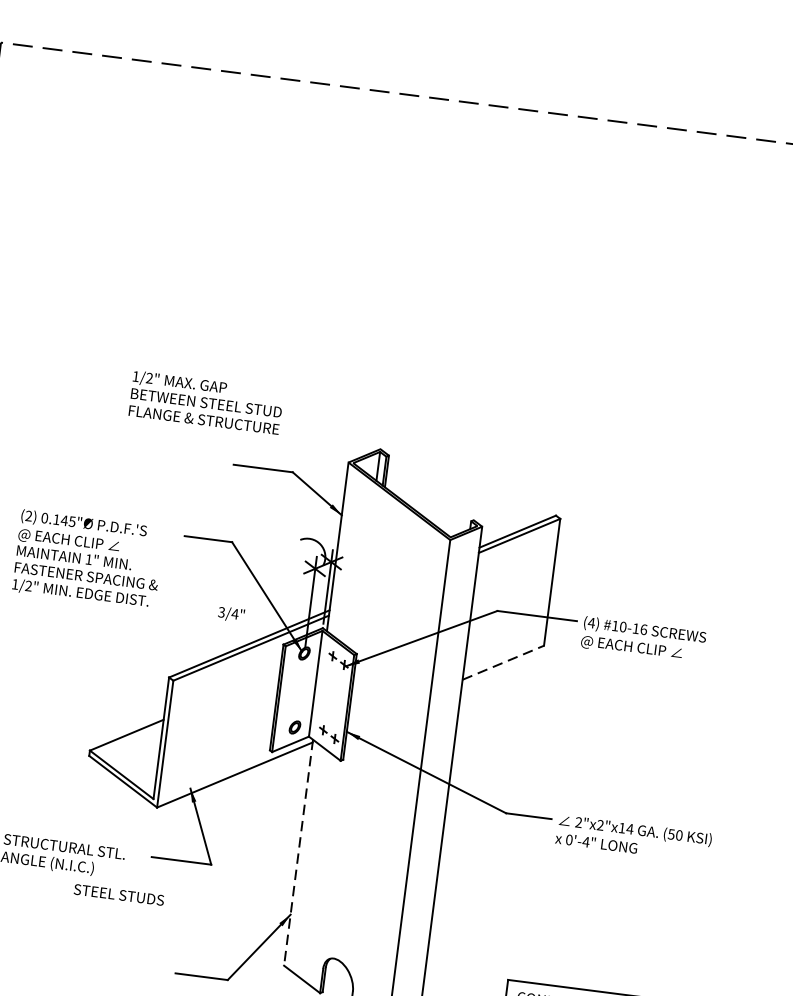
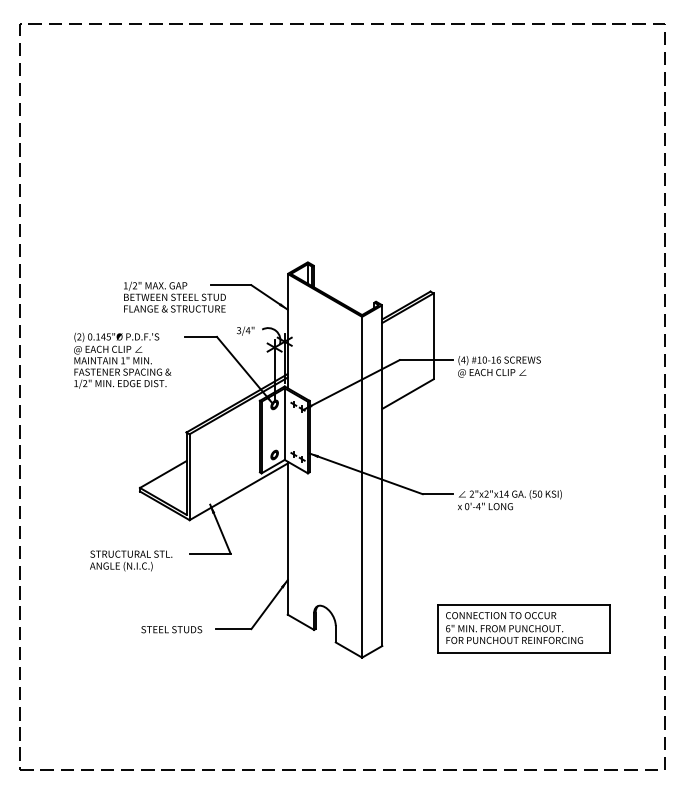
text: (205, 401) -> (174, 296), moved
text: (231, 613) -> (245, 330), moved
line: (502, 663) -> (407, 394), dashed -> solid
line: (298, 853) -> (287, 538), dashed -> solid
text: (118, 894) -> (171, 629), moved

